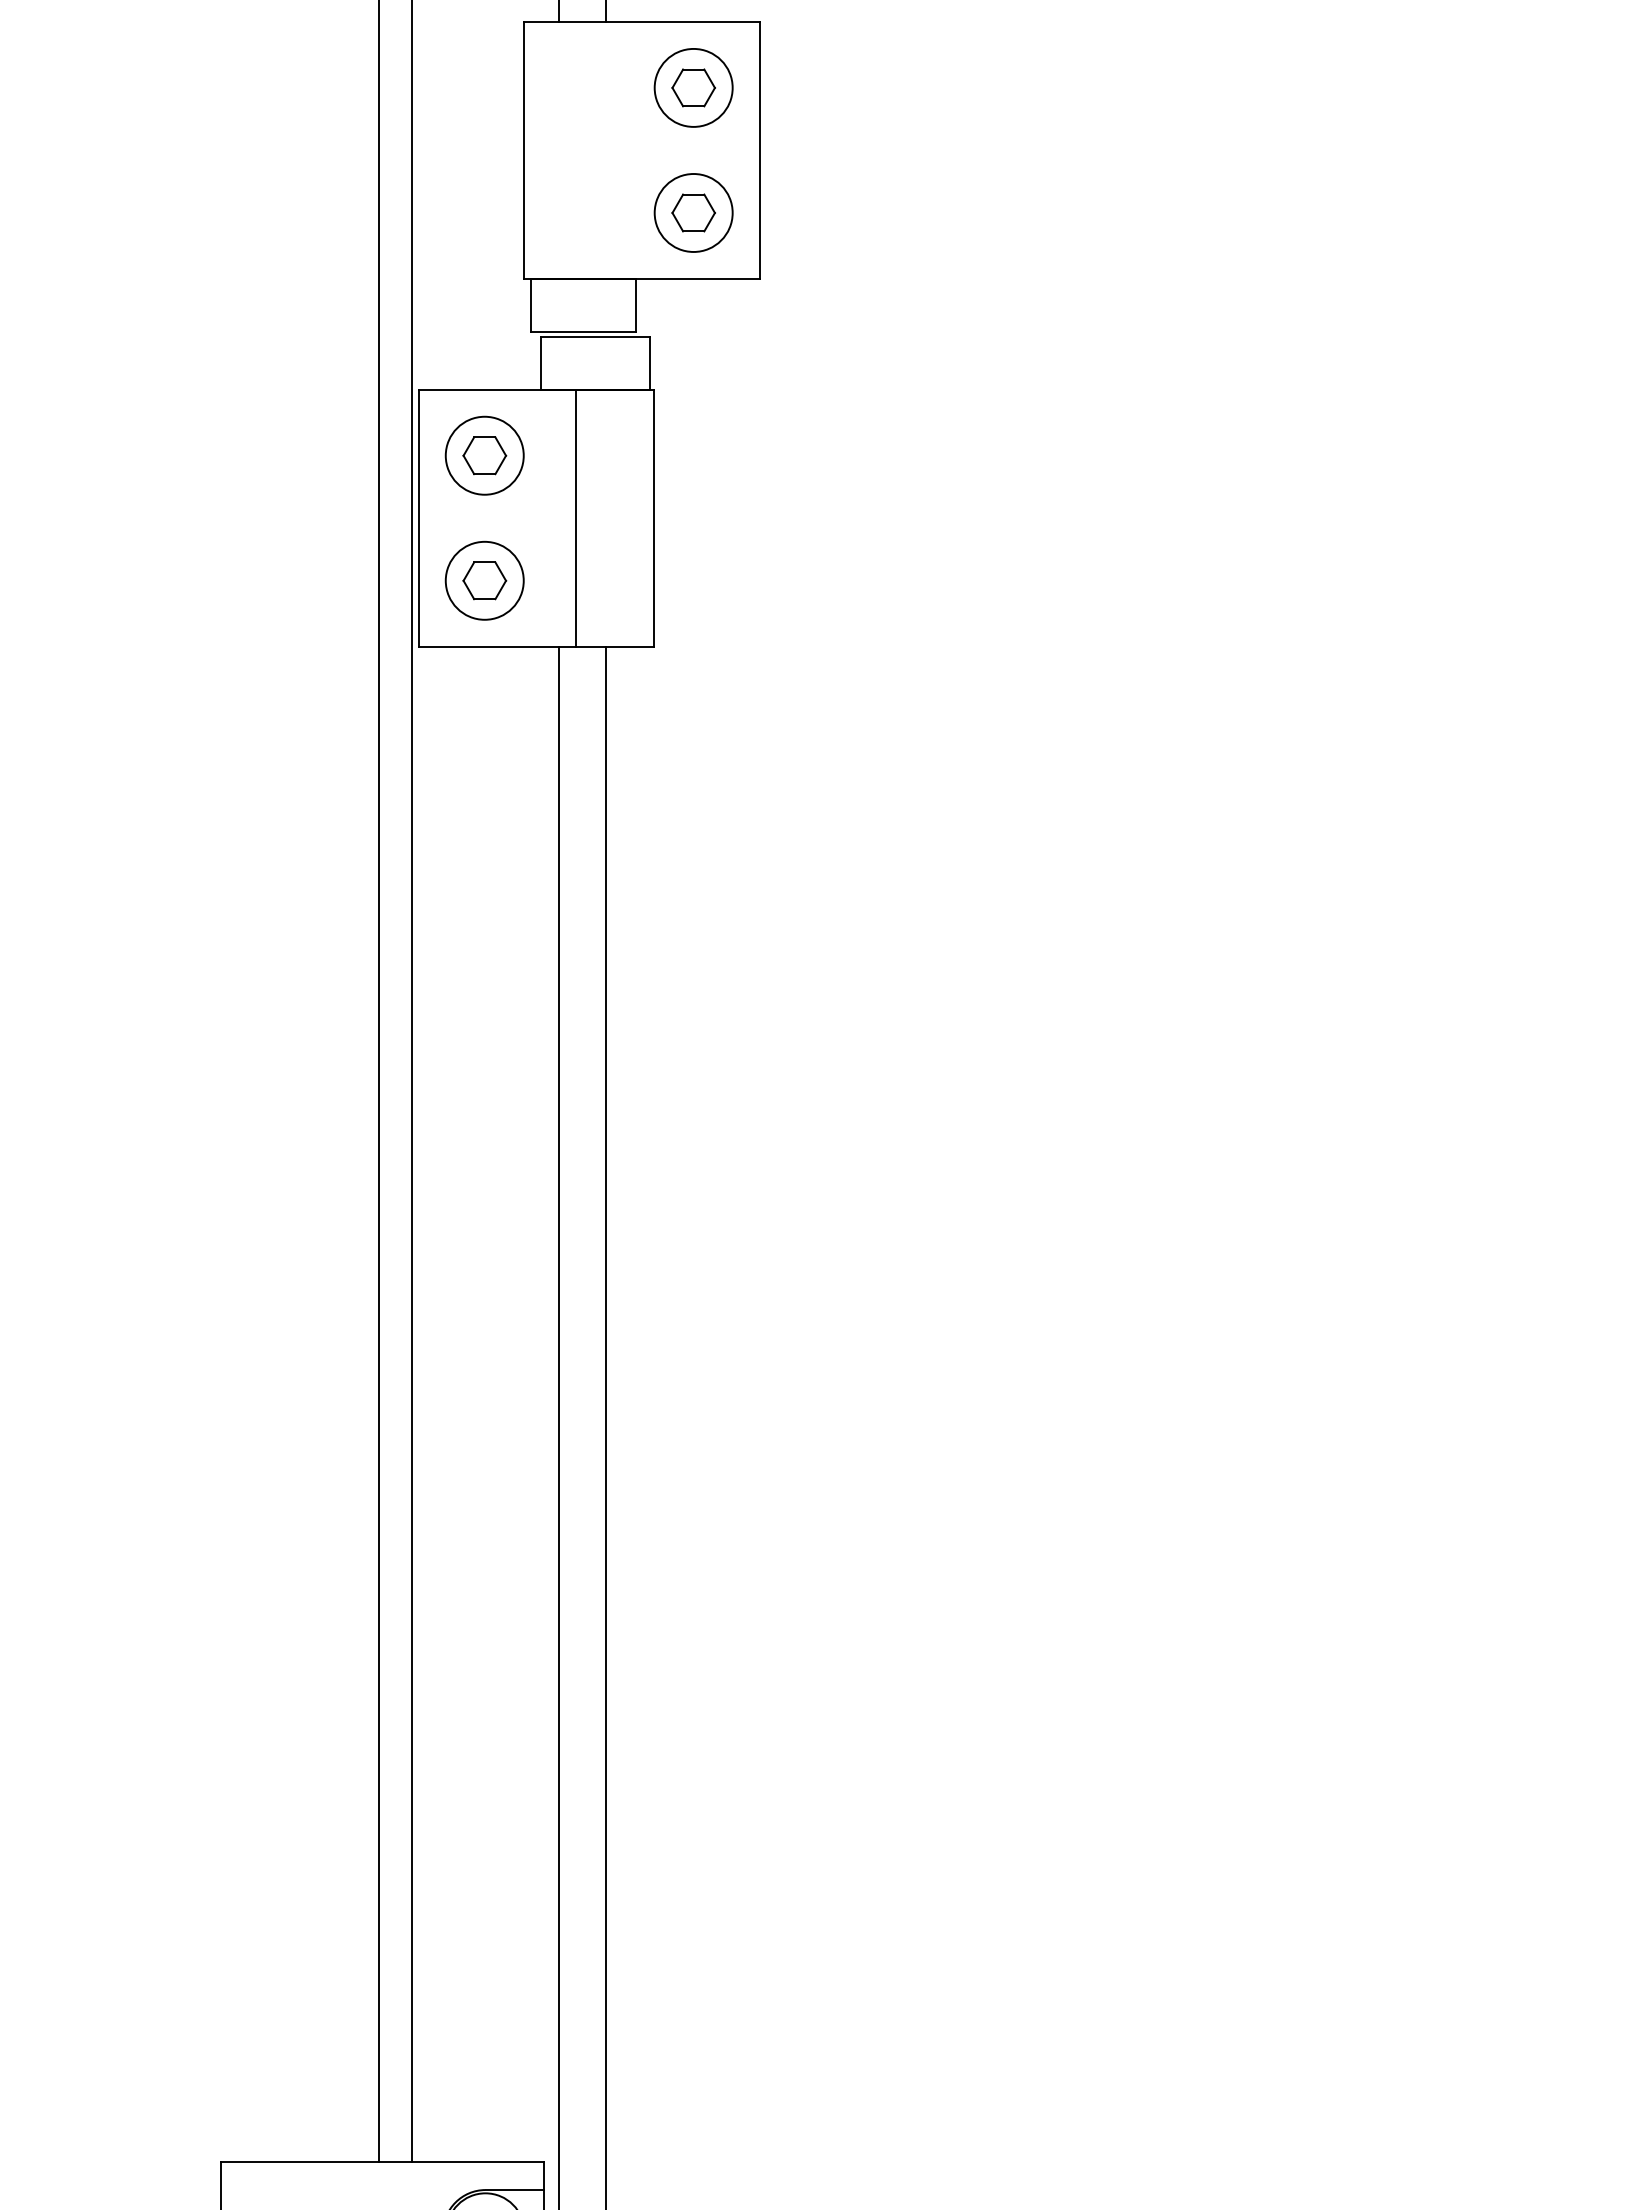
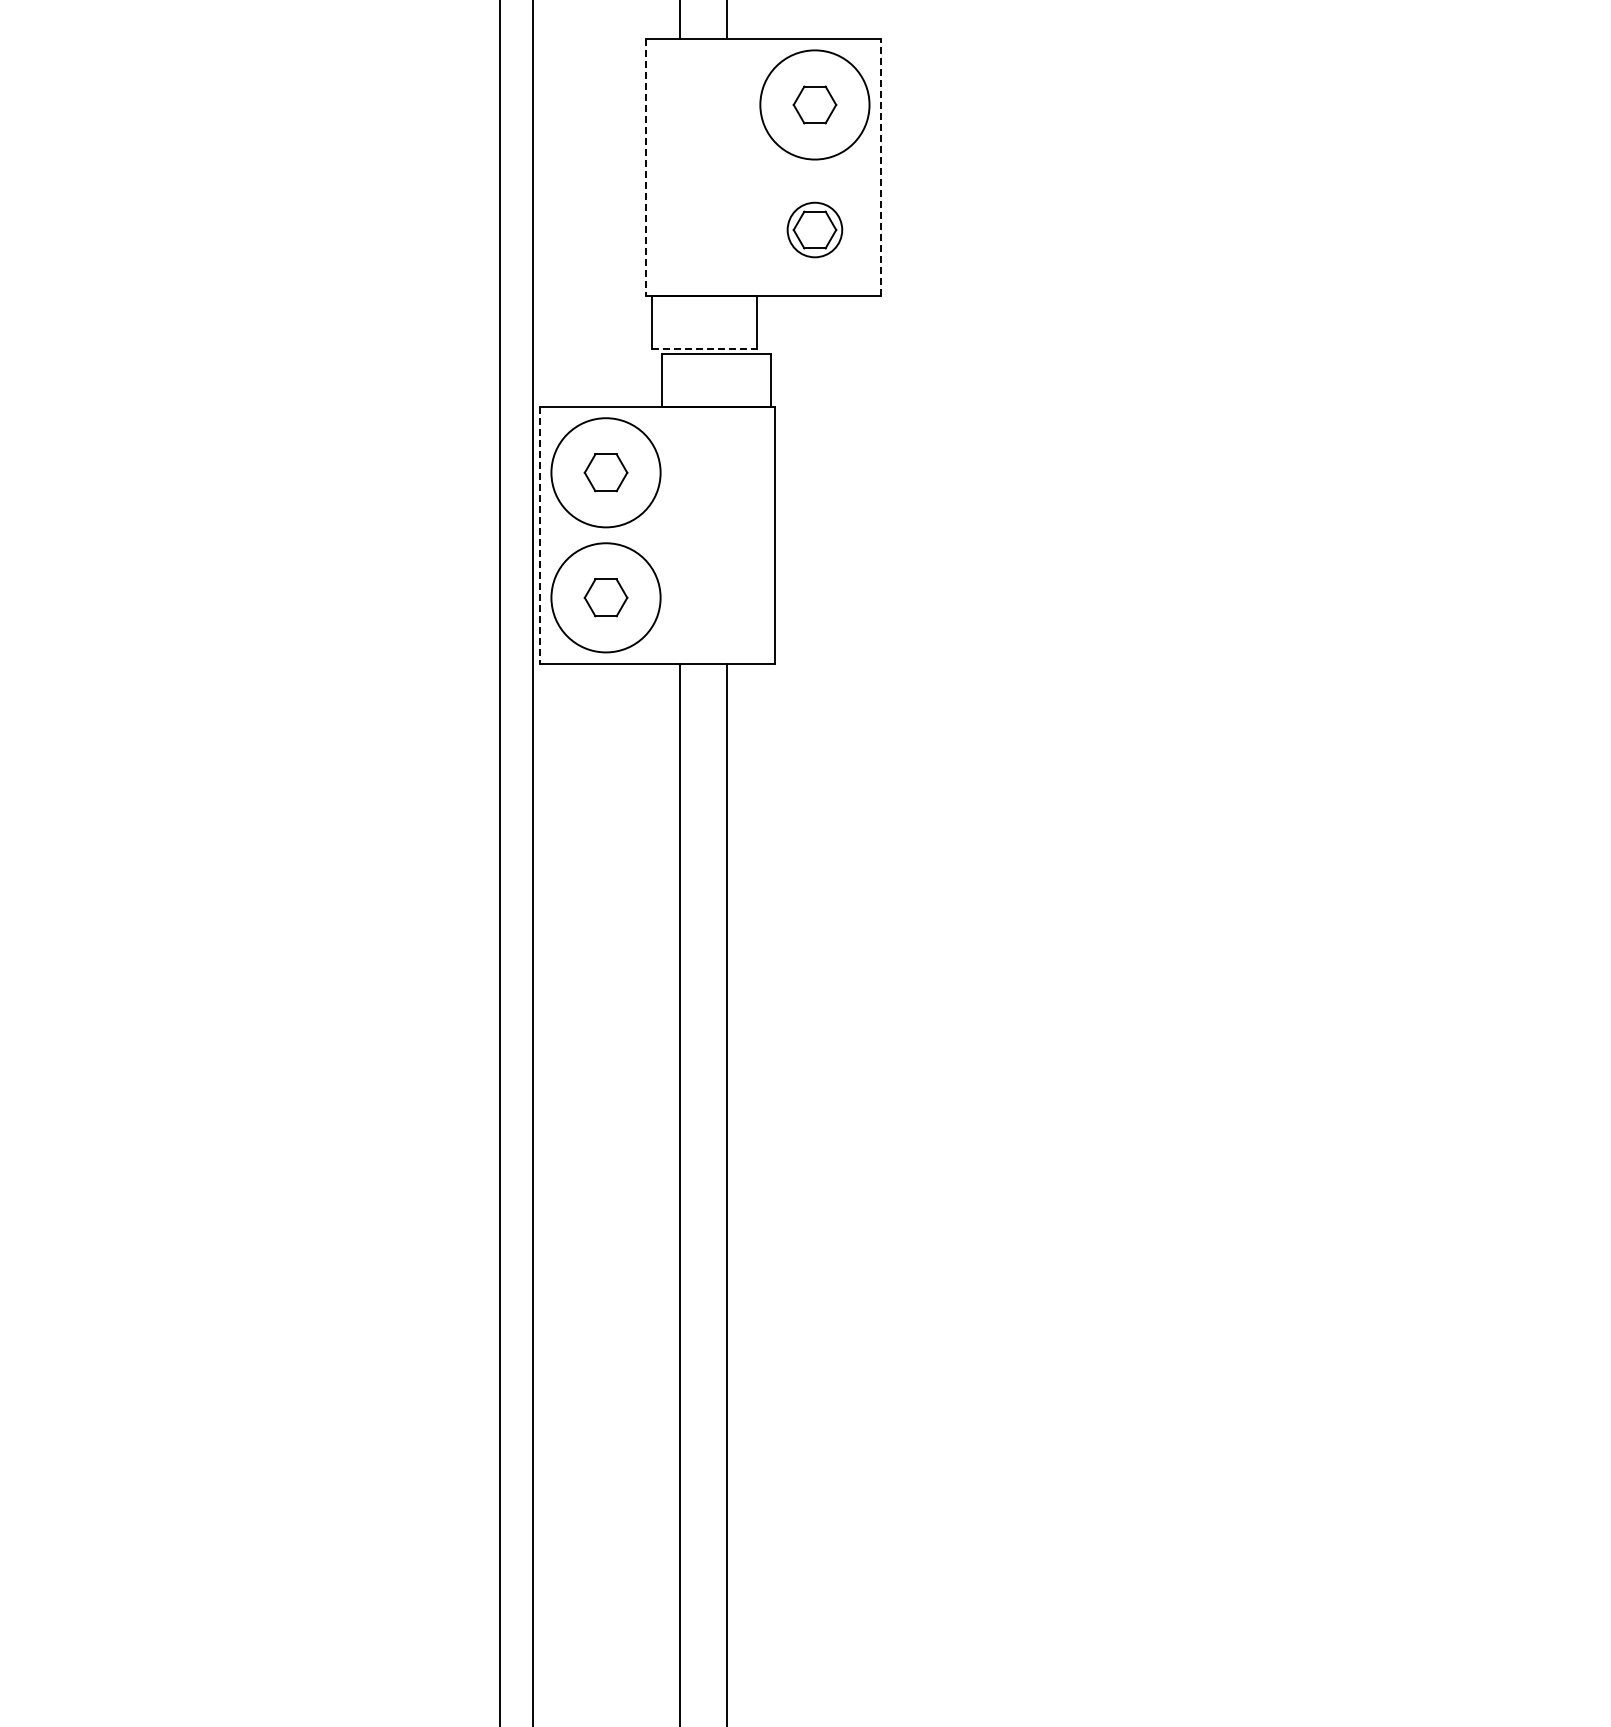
circle: (693, 87) -> (814, 104), size x1.4
line: (524, 150) -> (645, 167), solid -> dashed
line: (759, 150) -> (880, 167), solid -> dashed
circle: (693, 212) -> (814, 229), size x0.7
line: (583, 332) -> (704, 349), solid -> dashed
circle: (484, 455) -> (605, 472), size x1.4
line: (418, 518) -> (539, 535), solid -> dashed
line: (575, 518) -> (696, 535), removed
circle: (484, 580) -> (605, 597), size x1.4

